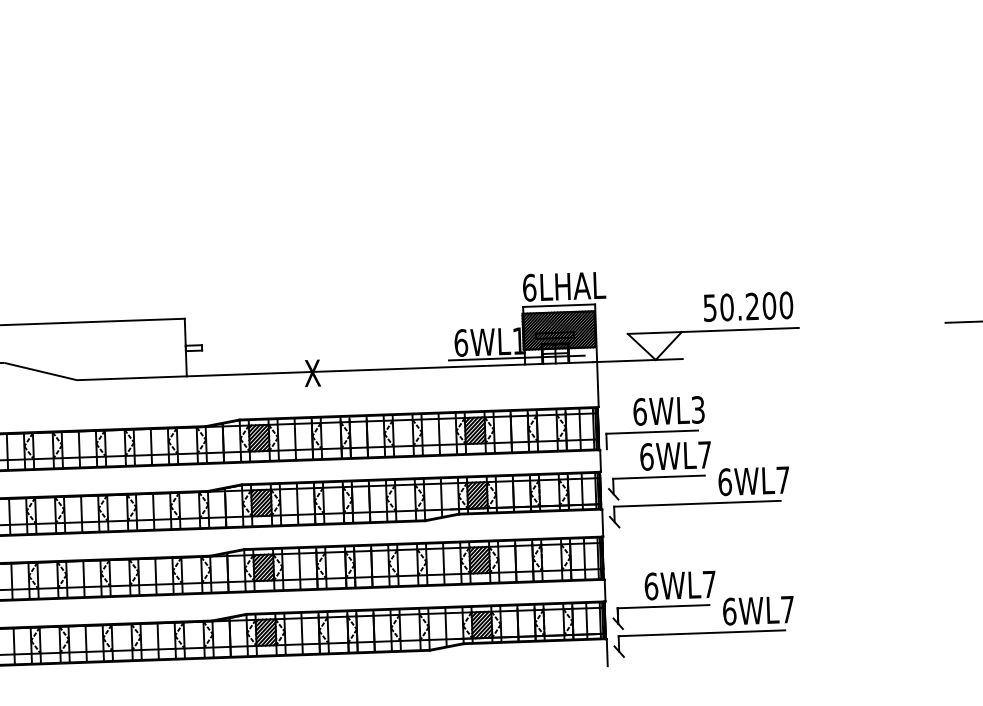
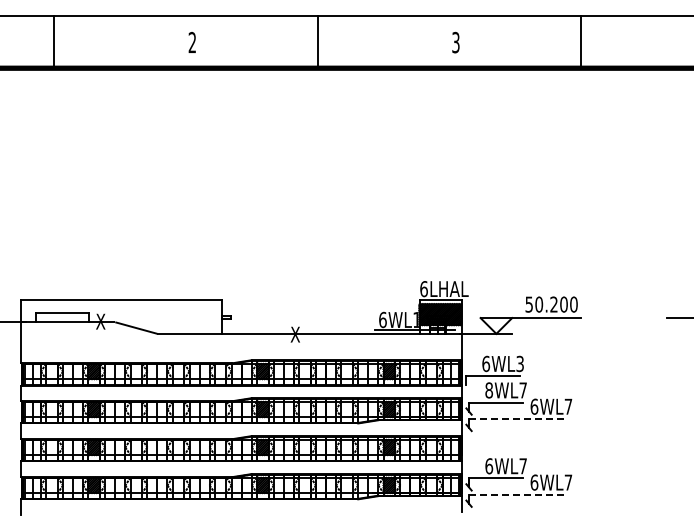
text: (647, 457) -> (489, 390), 6WL7 -> 8WL7
line: (696, 503) -> (517, 418), solid -> dashed
line: (701, 632) -> (517, 494), solid -> dashed

